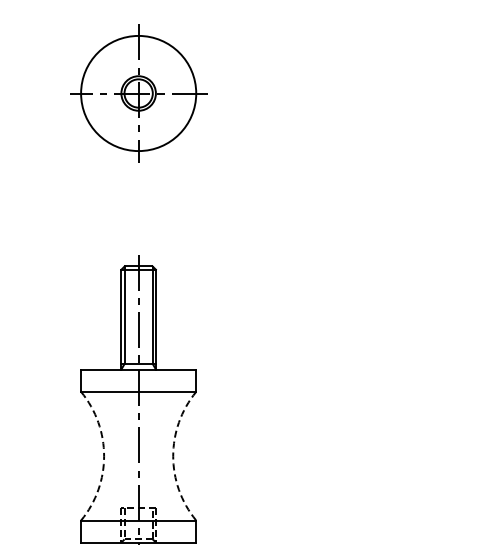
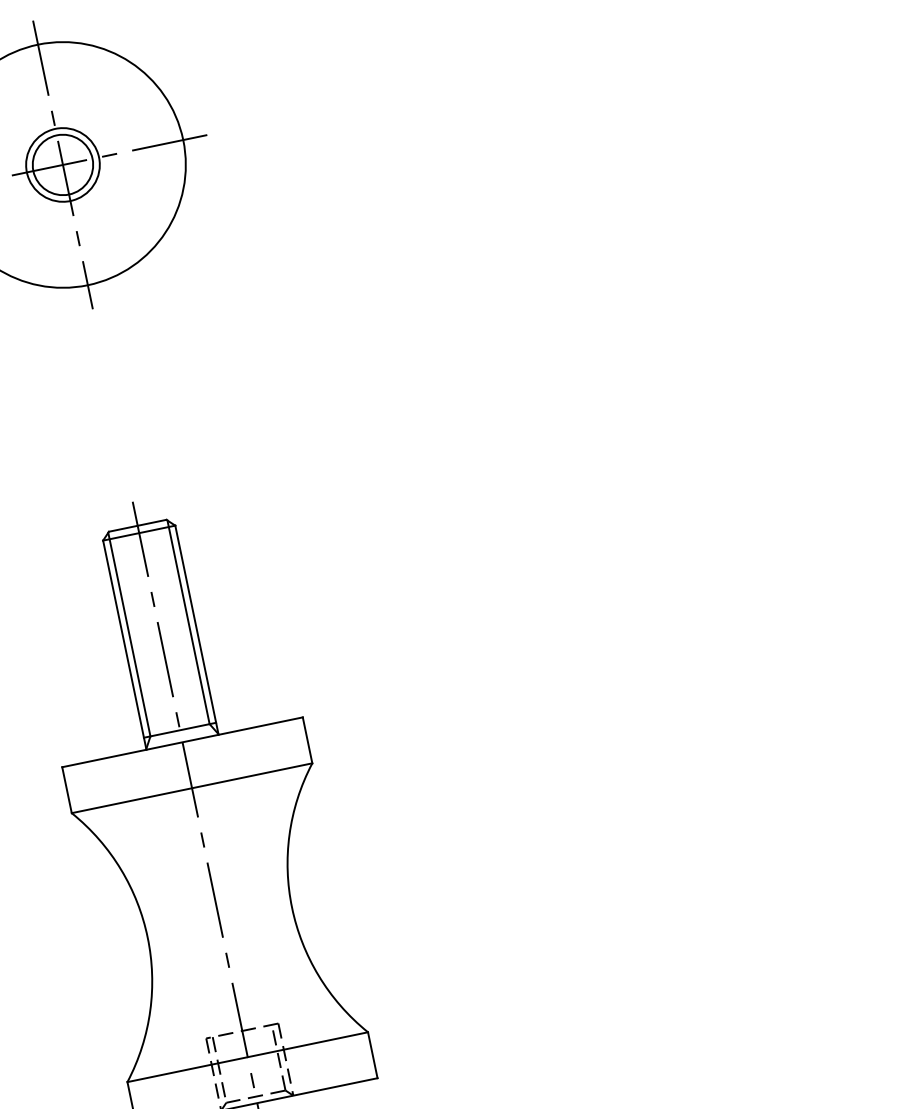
arc: (104, 456) -> (148, 938), dashed -> solid
arc: (173, 456) -> (292, 908), dashed -> solid

